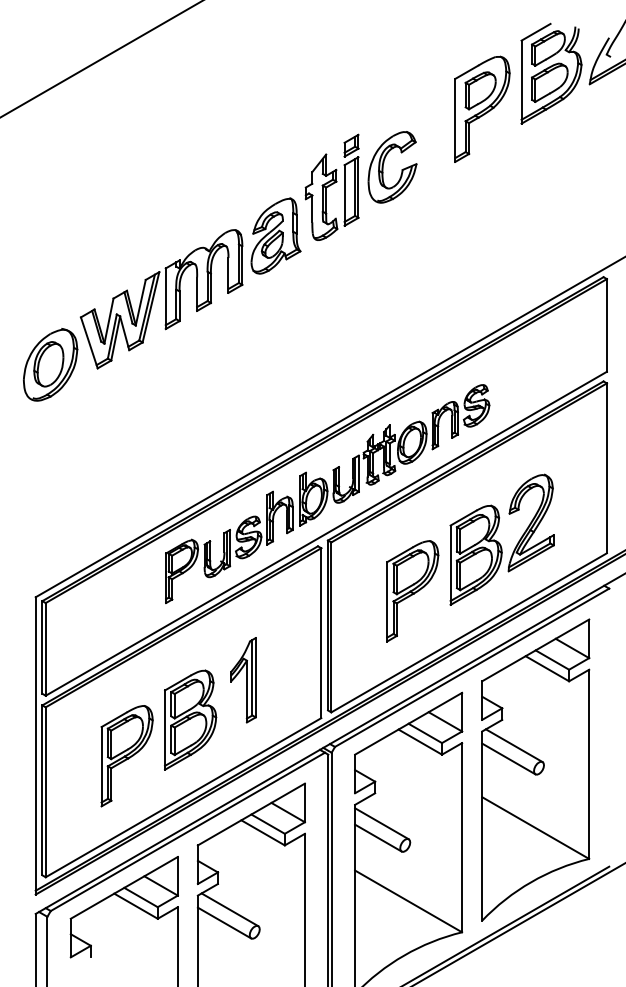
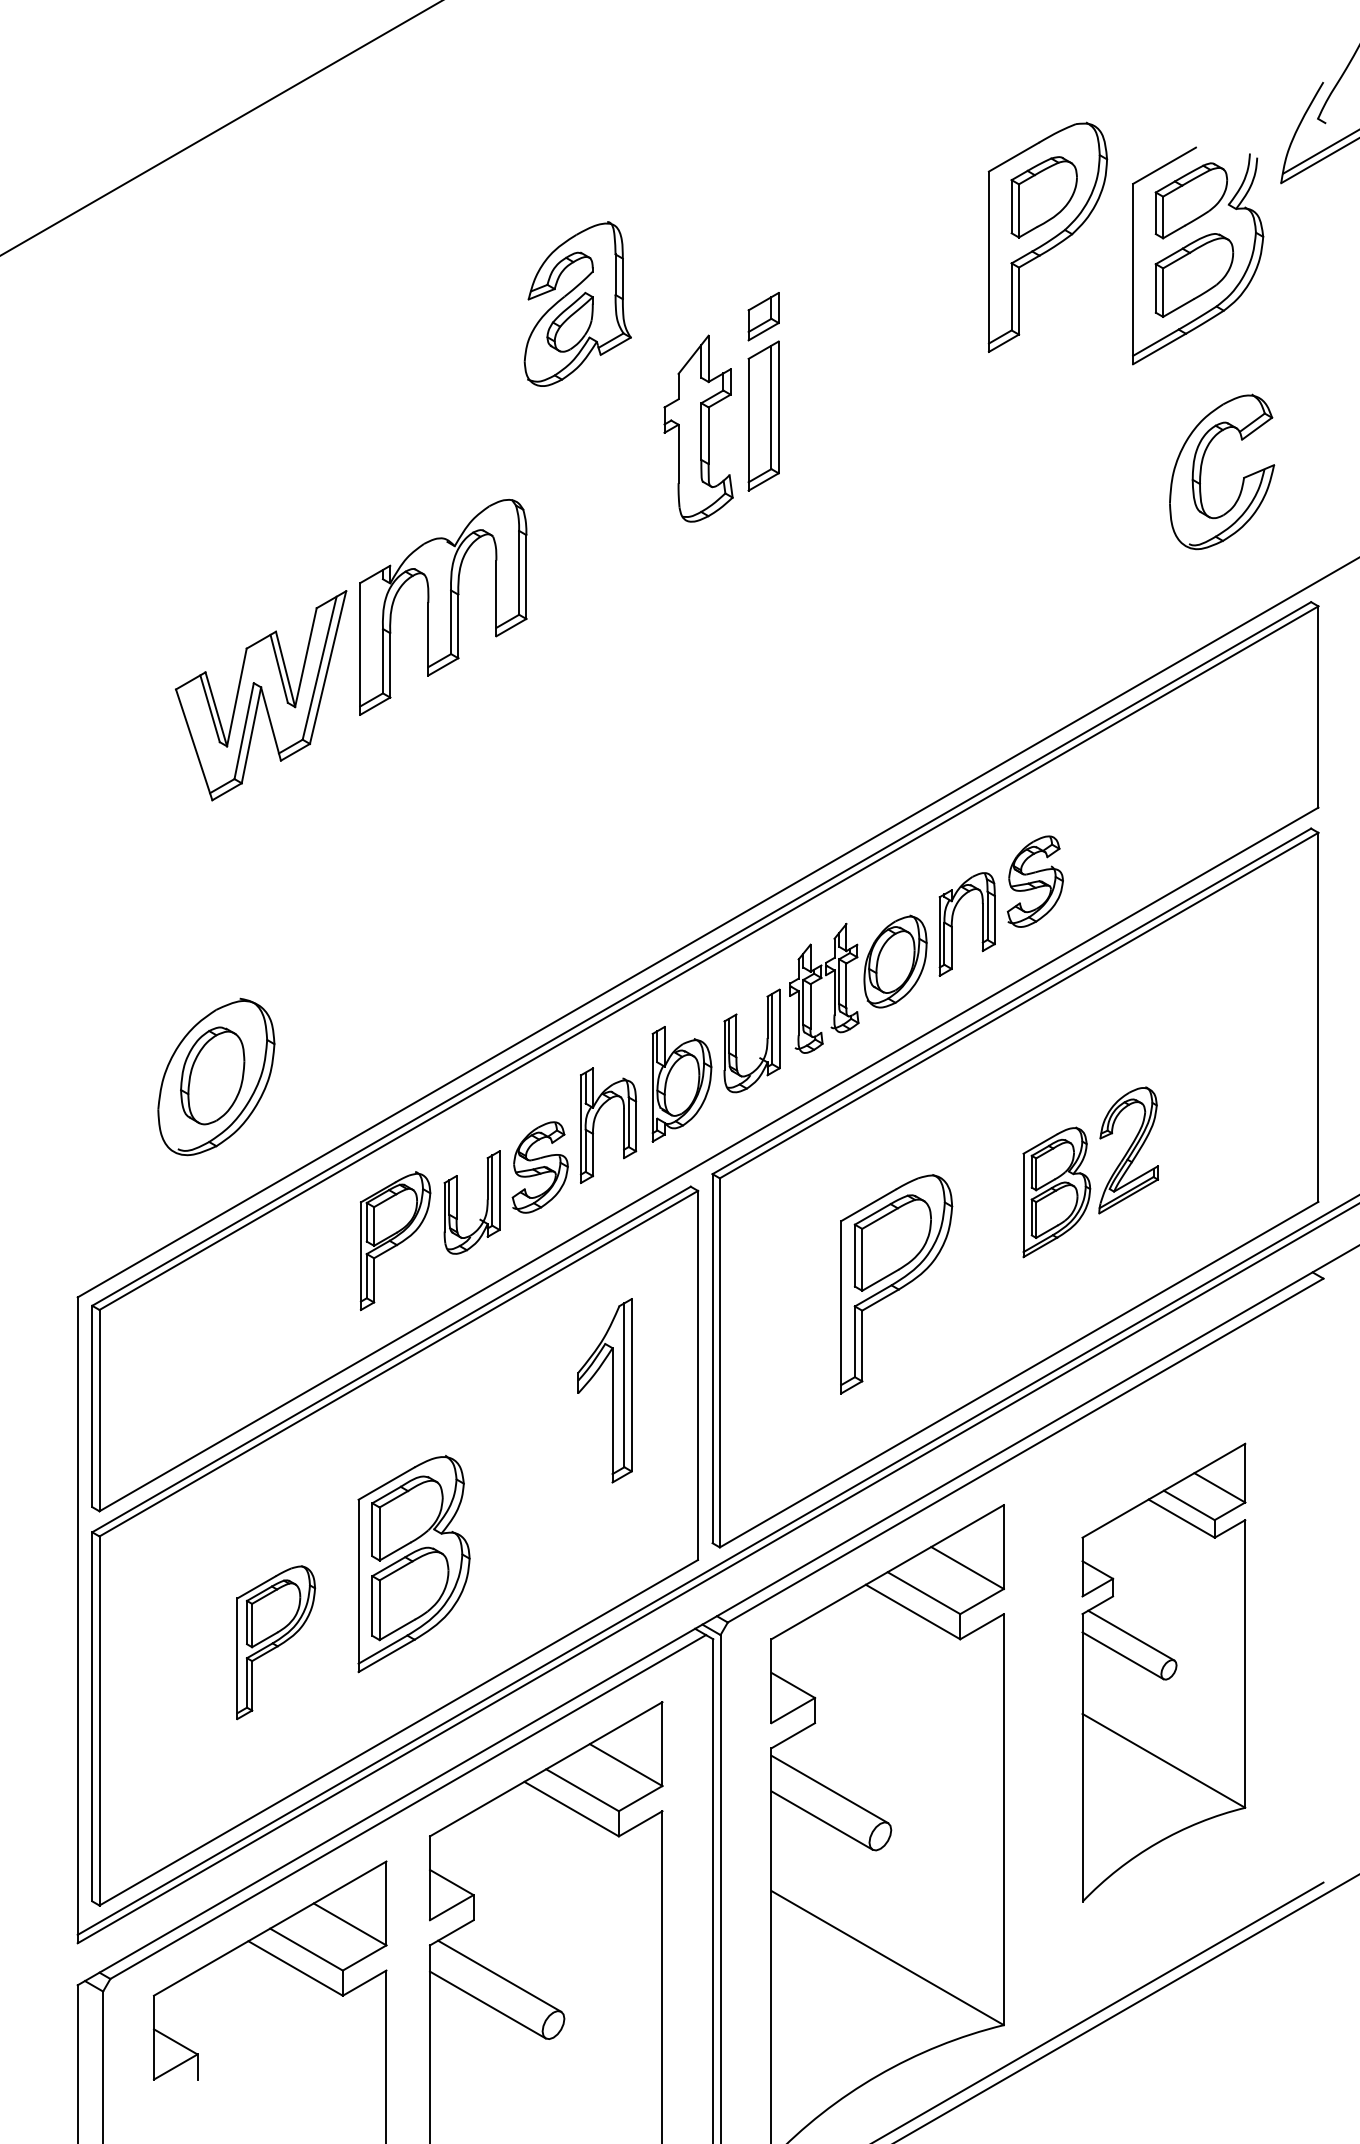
part: (551, 73) -> (1198, 255), moved
part: (384, 163) -> (1204, 463), moved
part: (275, 235) -> (576, 303), moved
part: (50, 364) -> (216, 1076), moved
part: (501, 539) -> (1089, 1171), size x0.6
part: (243, 680) -> (605, 1391), moved
part: (126, 756) -> (274, 1643), size x0.7
part: (535, 769) -> (1163, 1671), size x0.7

